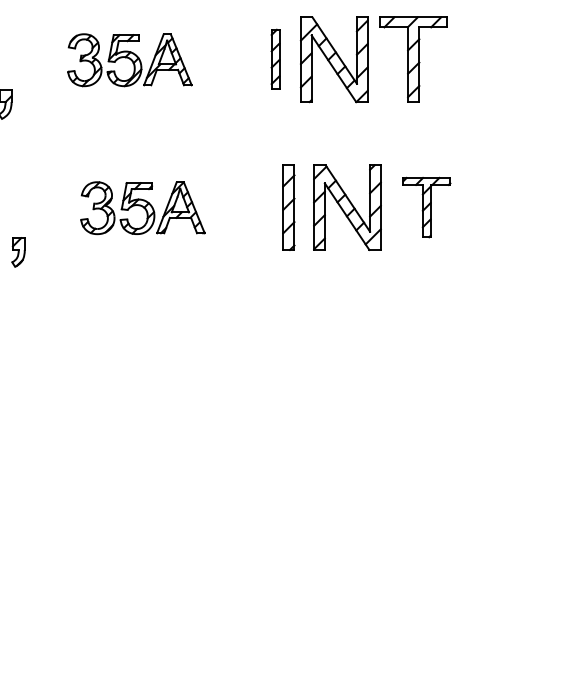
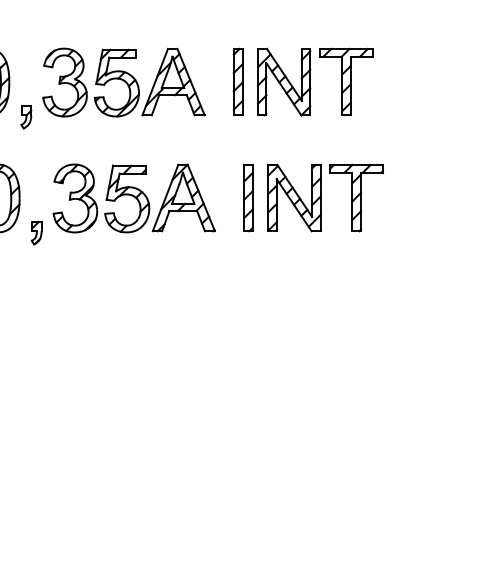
part: (274, 58) -> (237, 81), size x1.43
part: (129, 60) -> (123, 82), size x1.67
part: (426, 206) -> (356, 197), size x1.43
part: (142, 208) -> (133, 198), size x1.67

